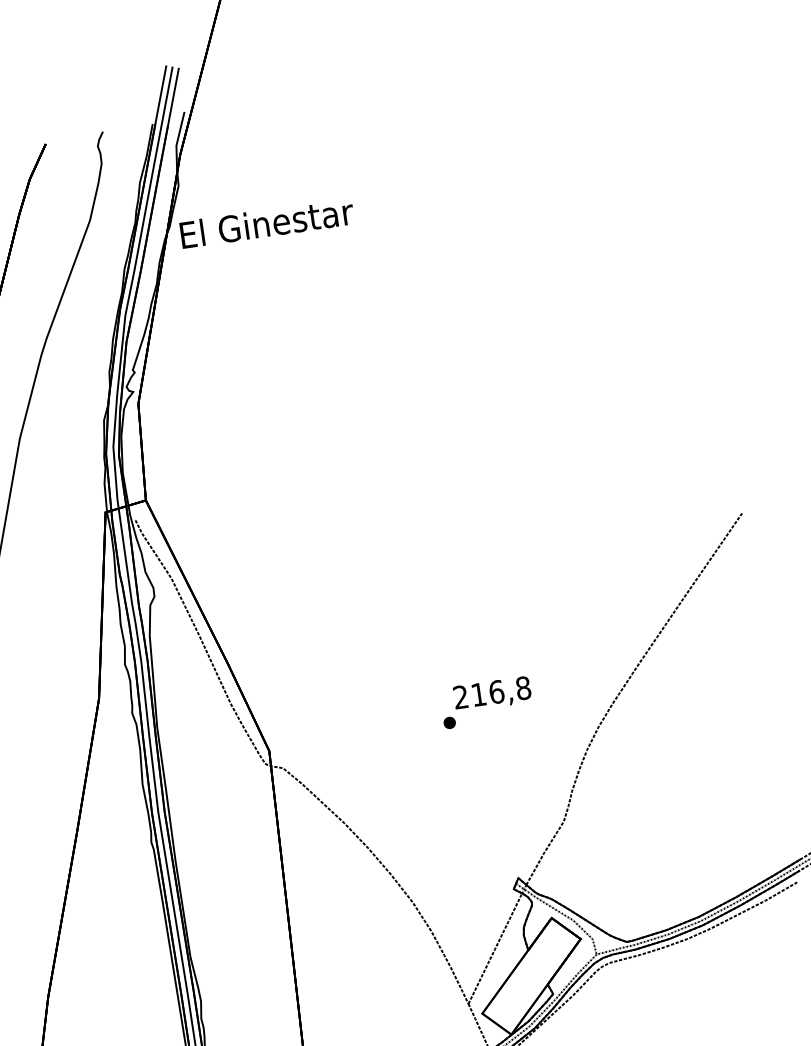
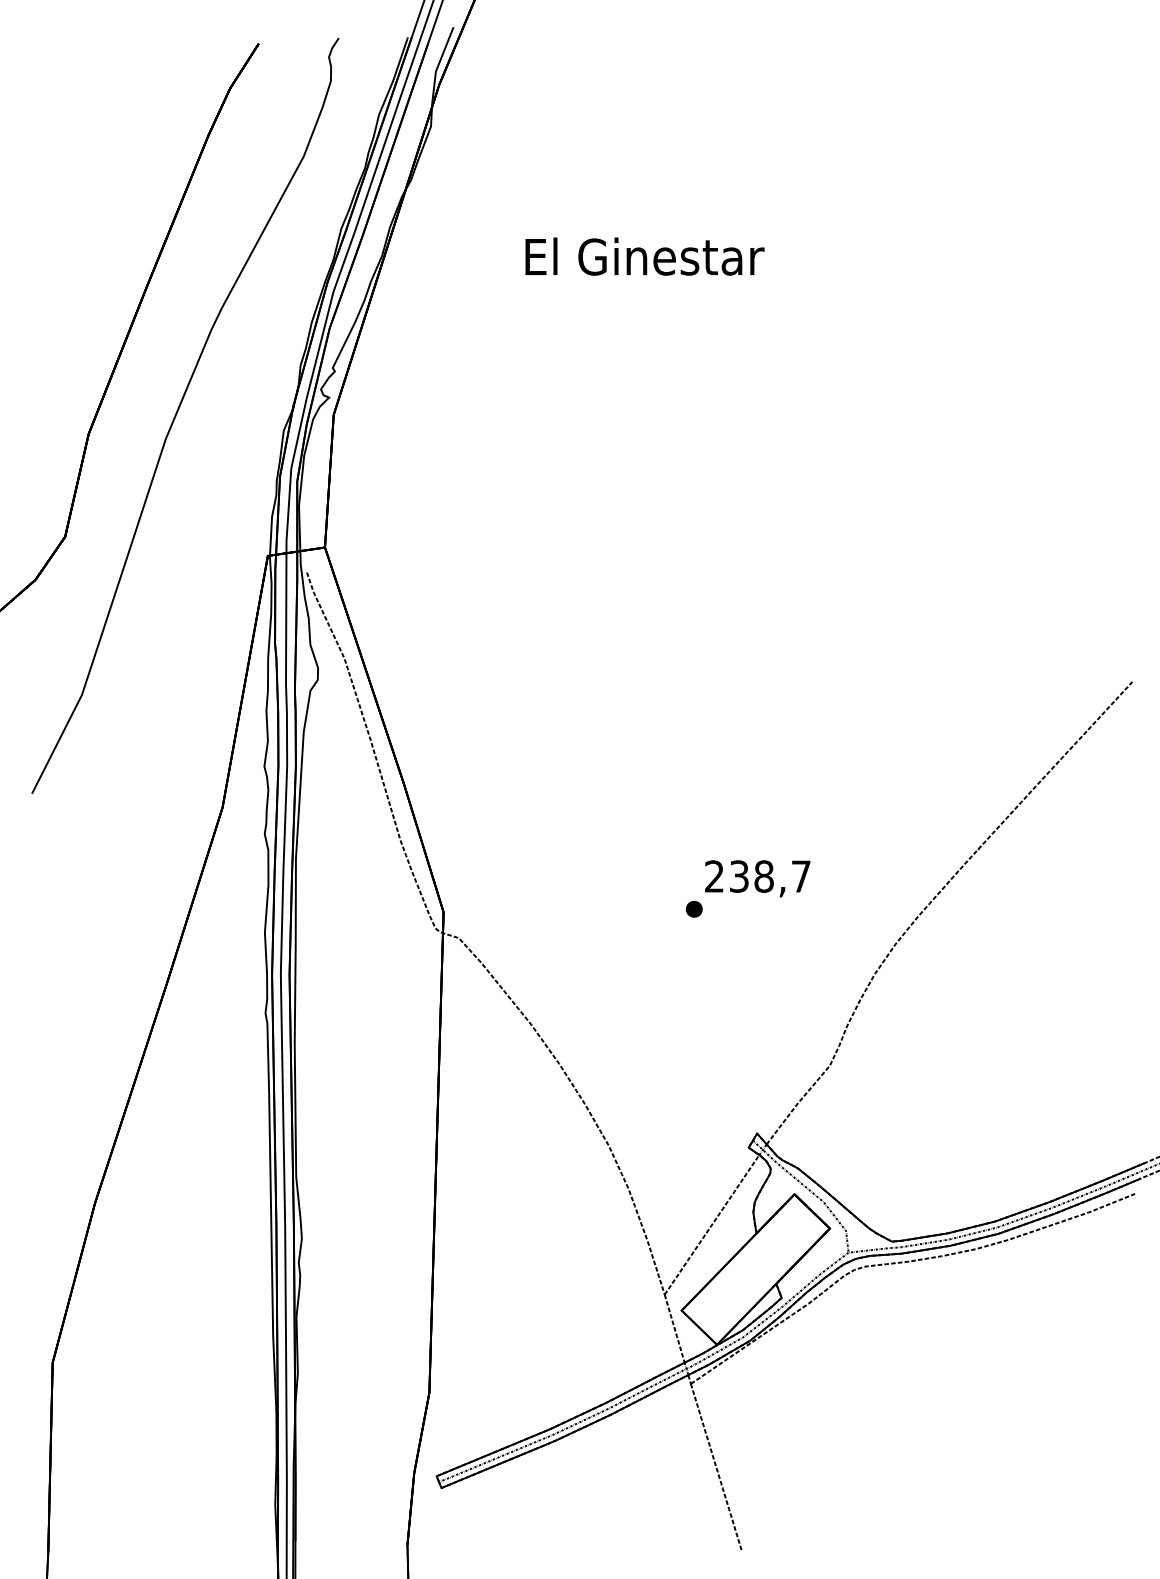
text: (266, 223) -> (644, 256), moved
text: (501, 691) -> (770, 876), 216,8 -> 238,7

